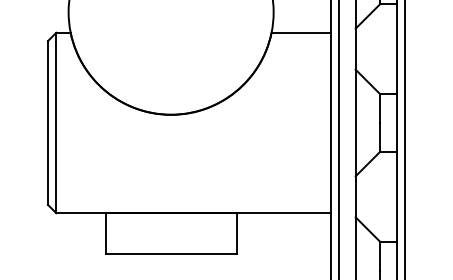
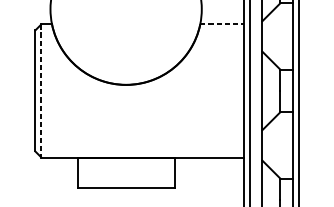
line: (301, 32) -> (222, 24), solid -> dashed
line: (56, 123) -> (41, 91), solid -> dashed

